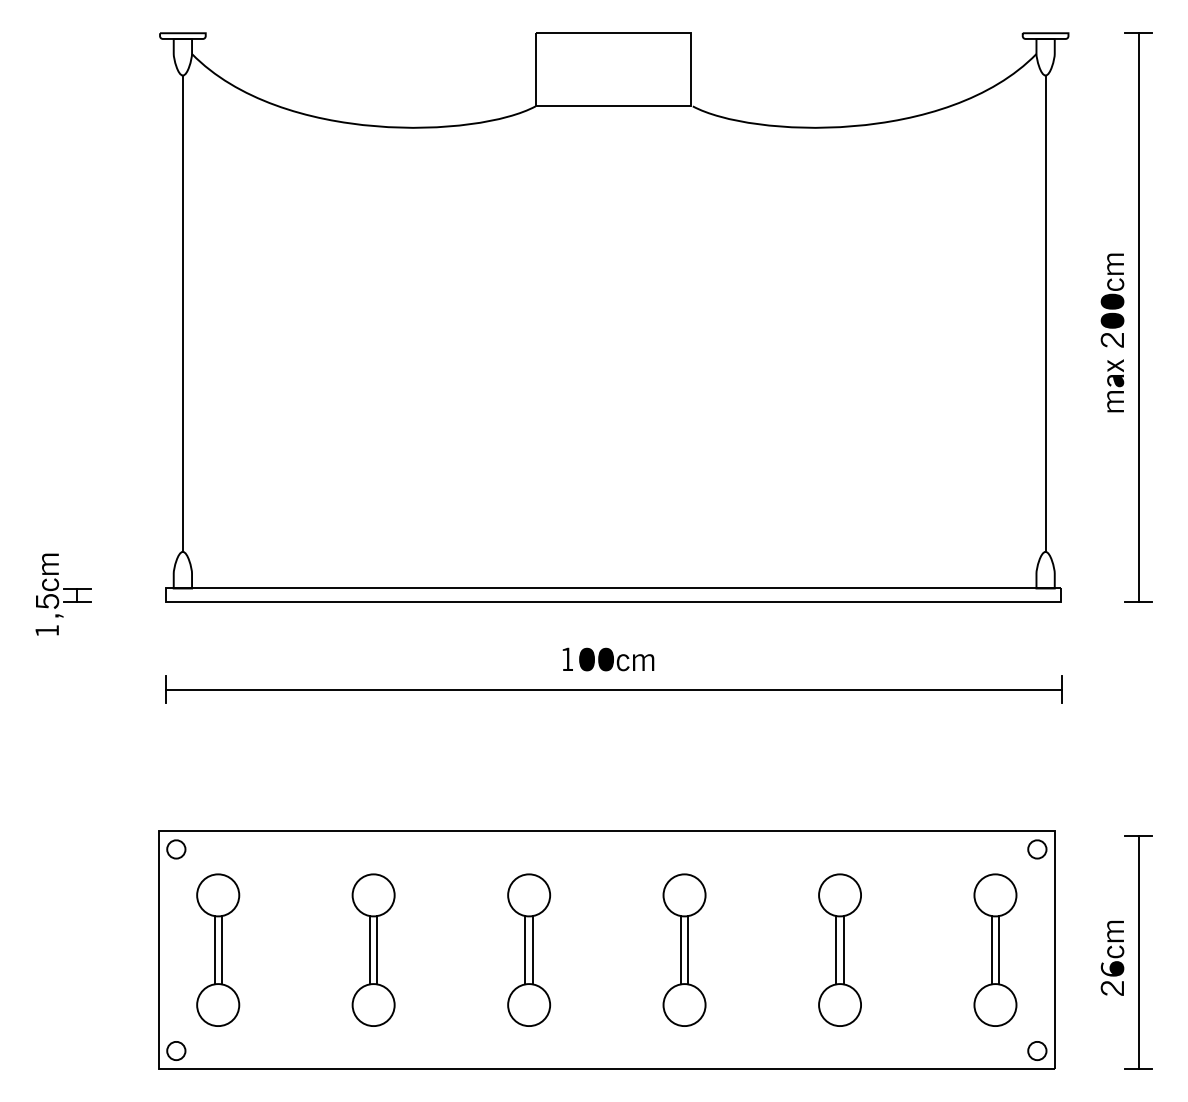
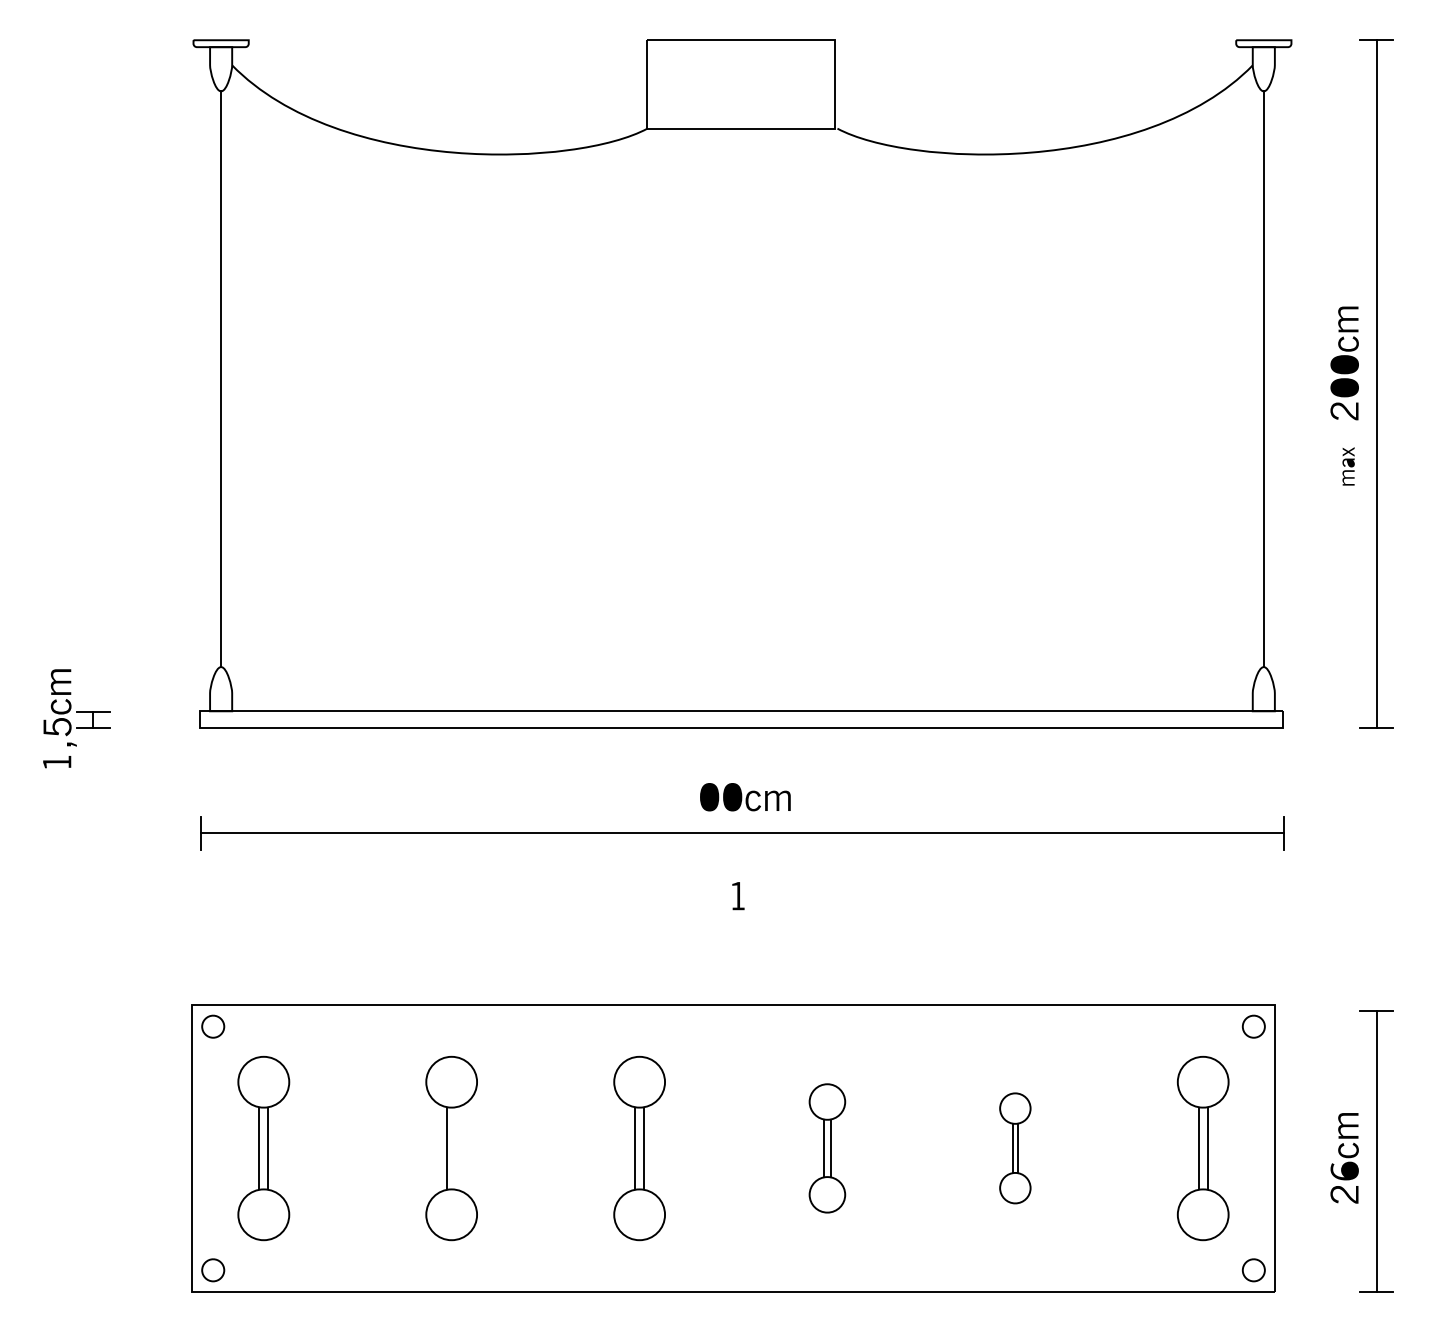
part: (1115, 385) -> (1348, 465), size x0.6
part: (567, 658) -> (737, 895), moved
part: (684, 949) -> (827, 1147), size x0.7
part: (839, 949) -> (1014, 1147), size x0.6
line: (377, 950) -> (456, 1148), removed

